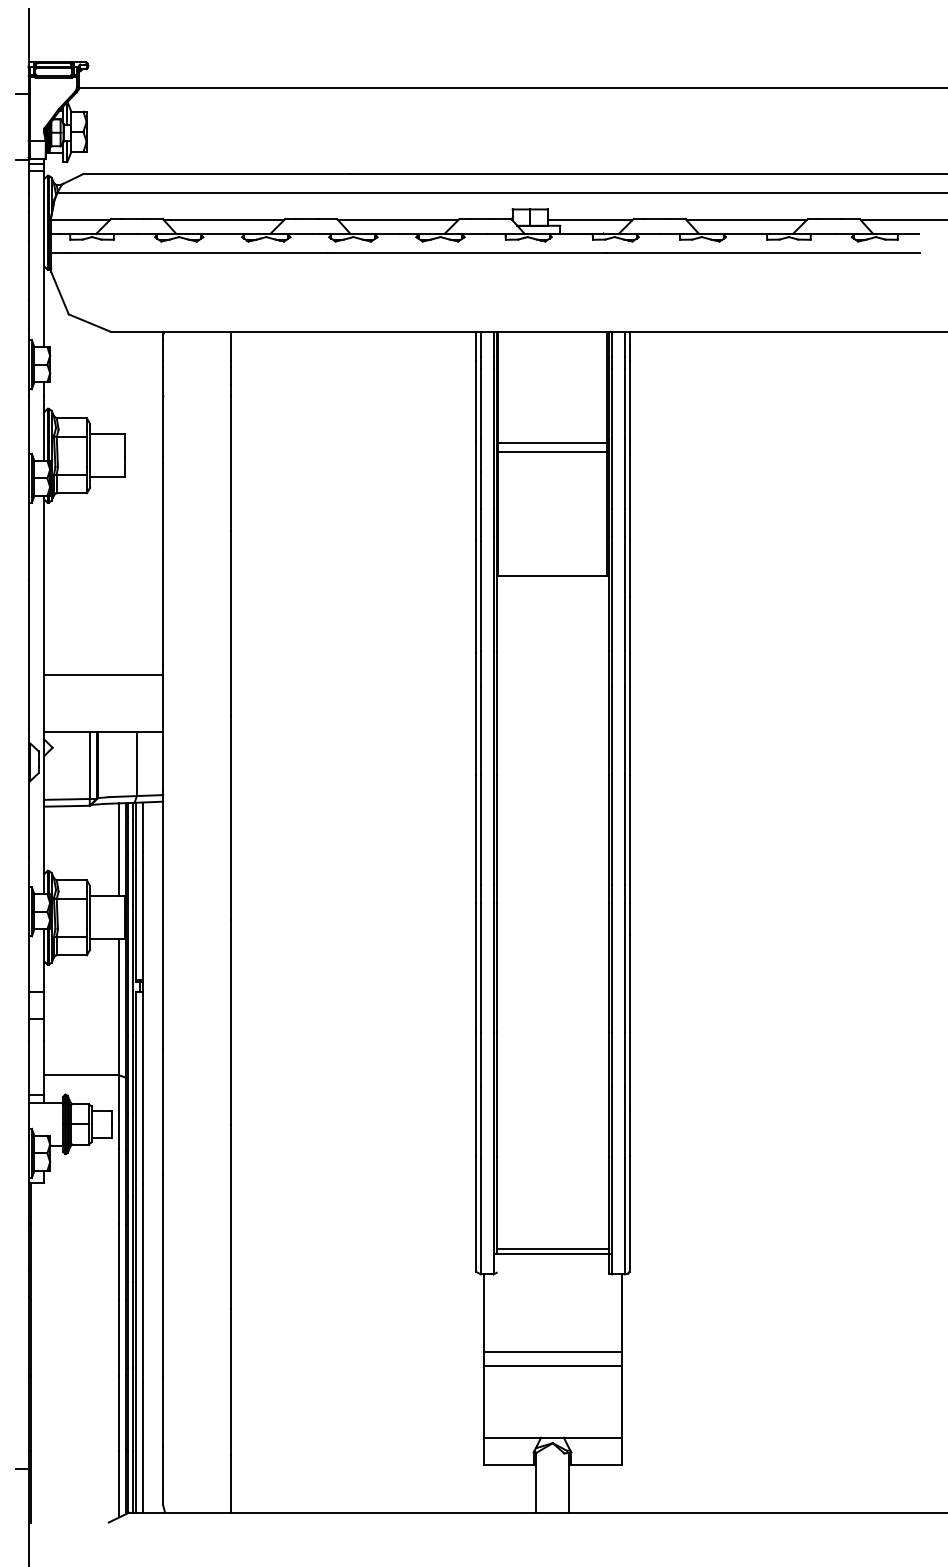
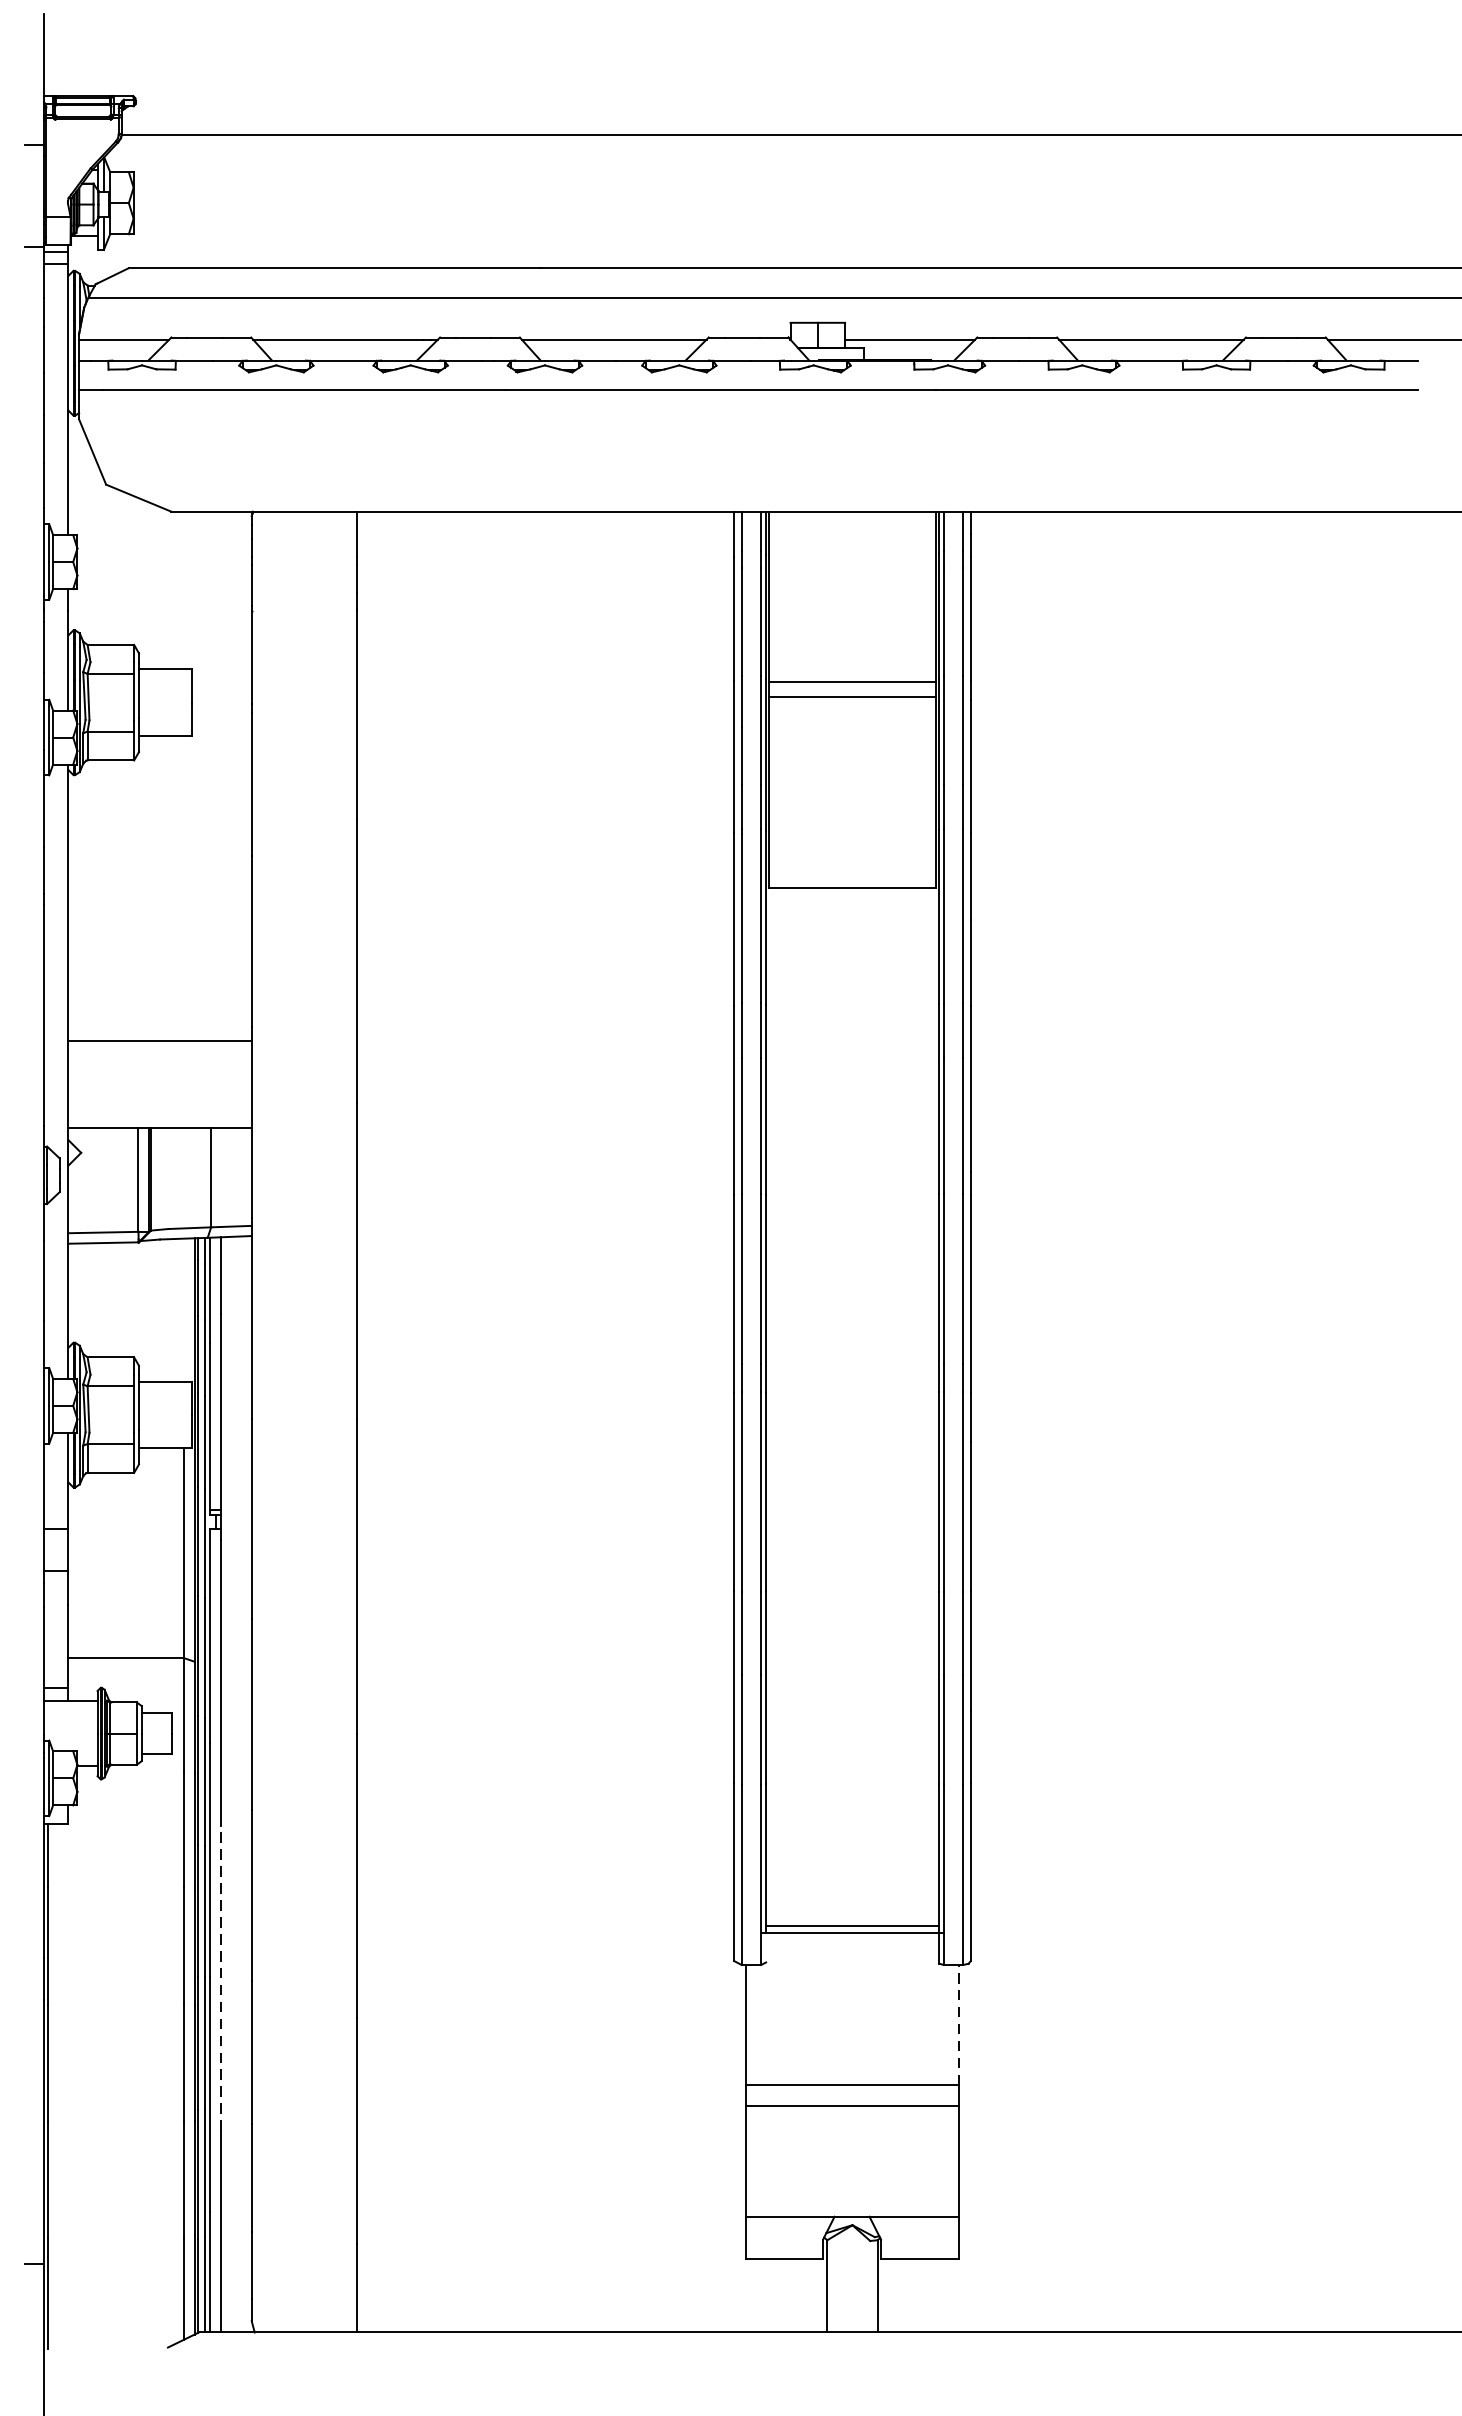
line: (119, 849) -> (184, 1309), removed
line: (143, 1282) -> (221, 1977), solid -> dashed
line: (621, 1312) -> (958, 2023), solid -> dashed

